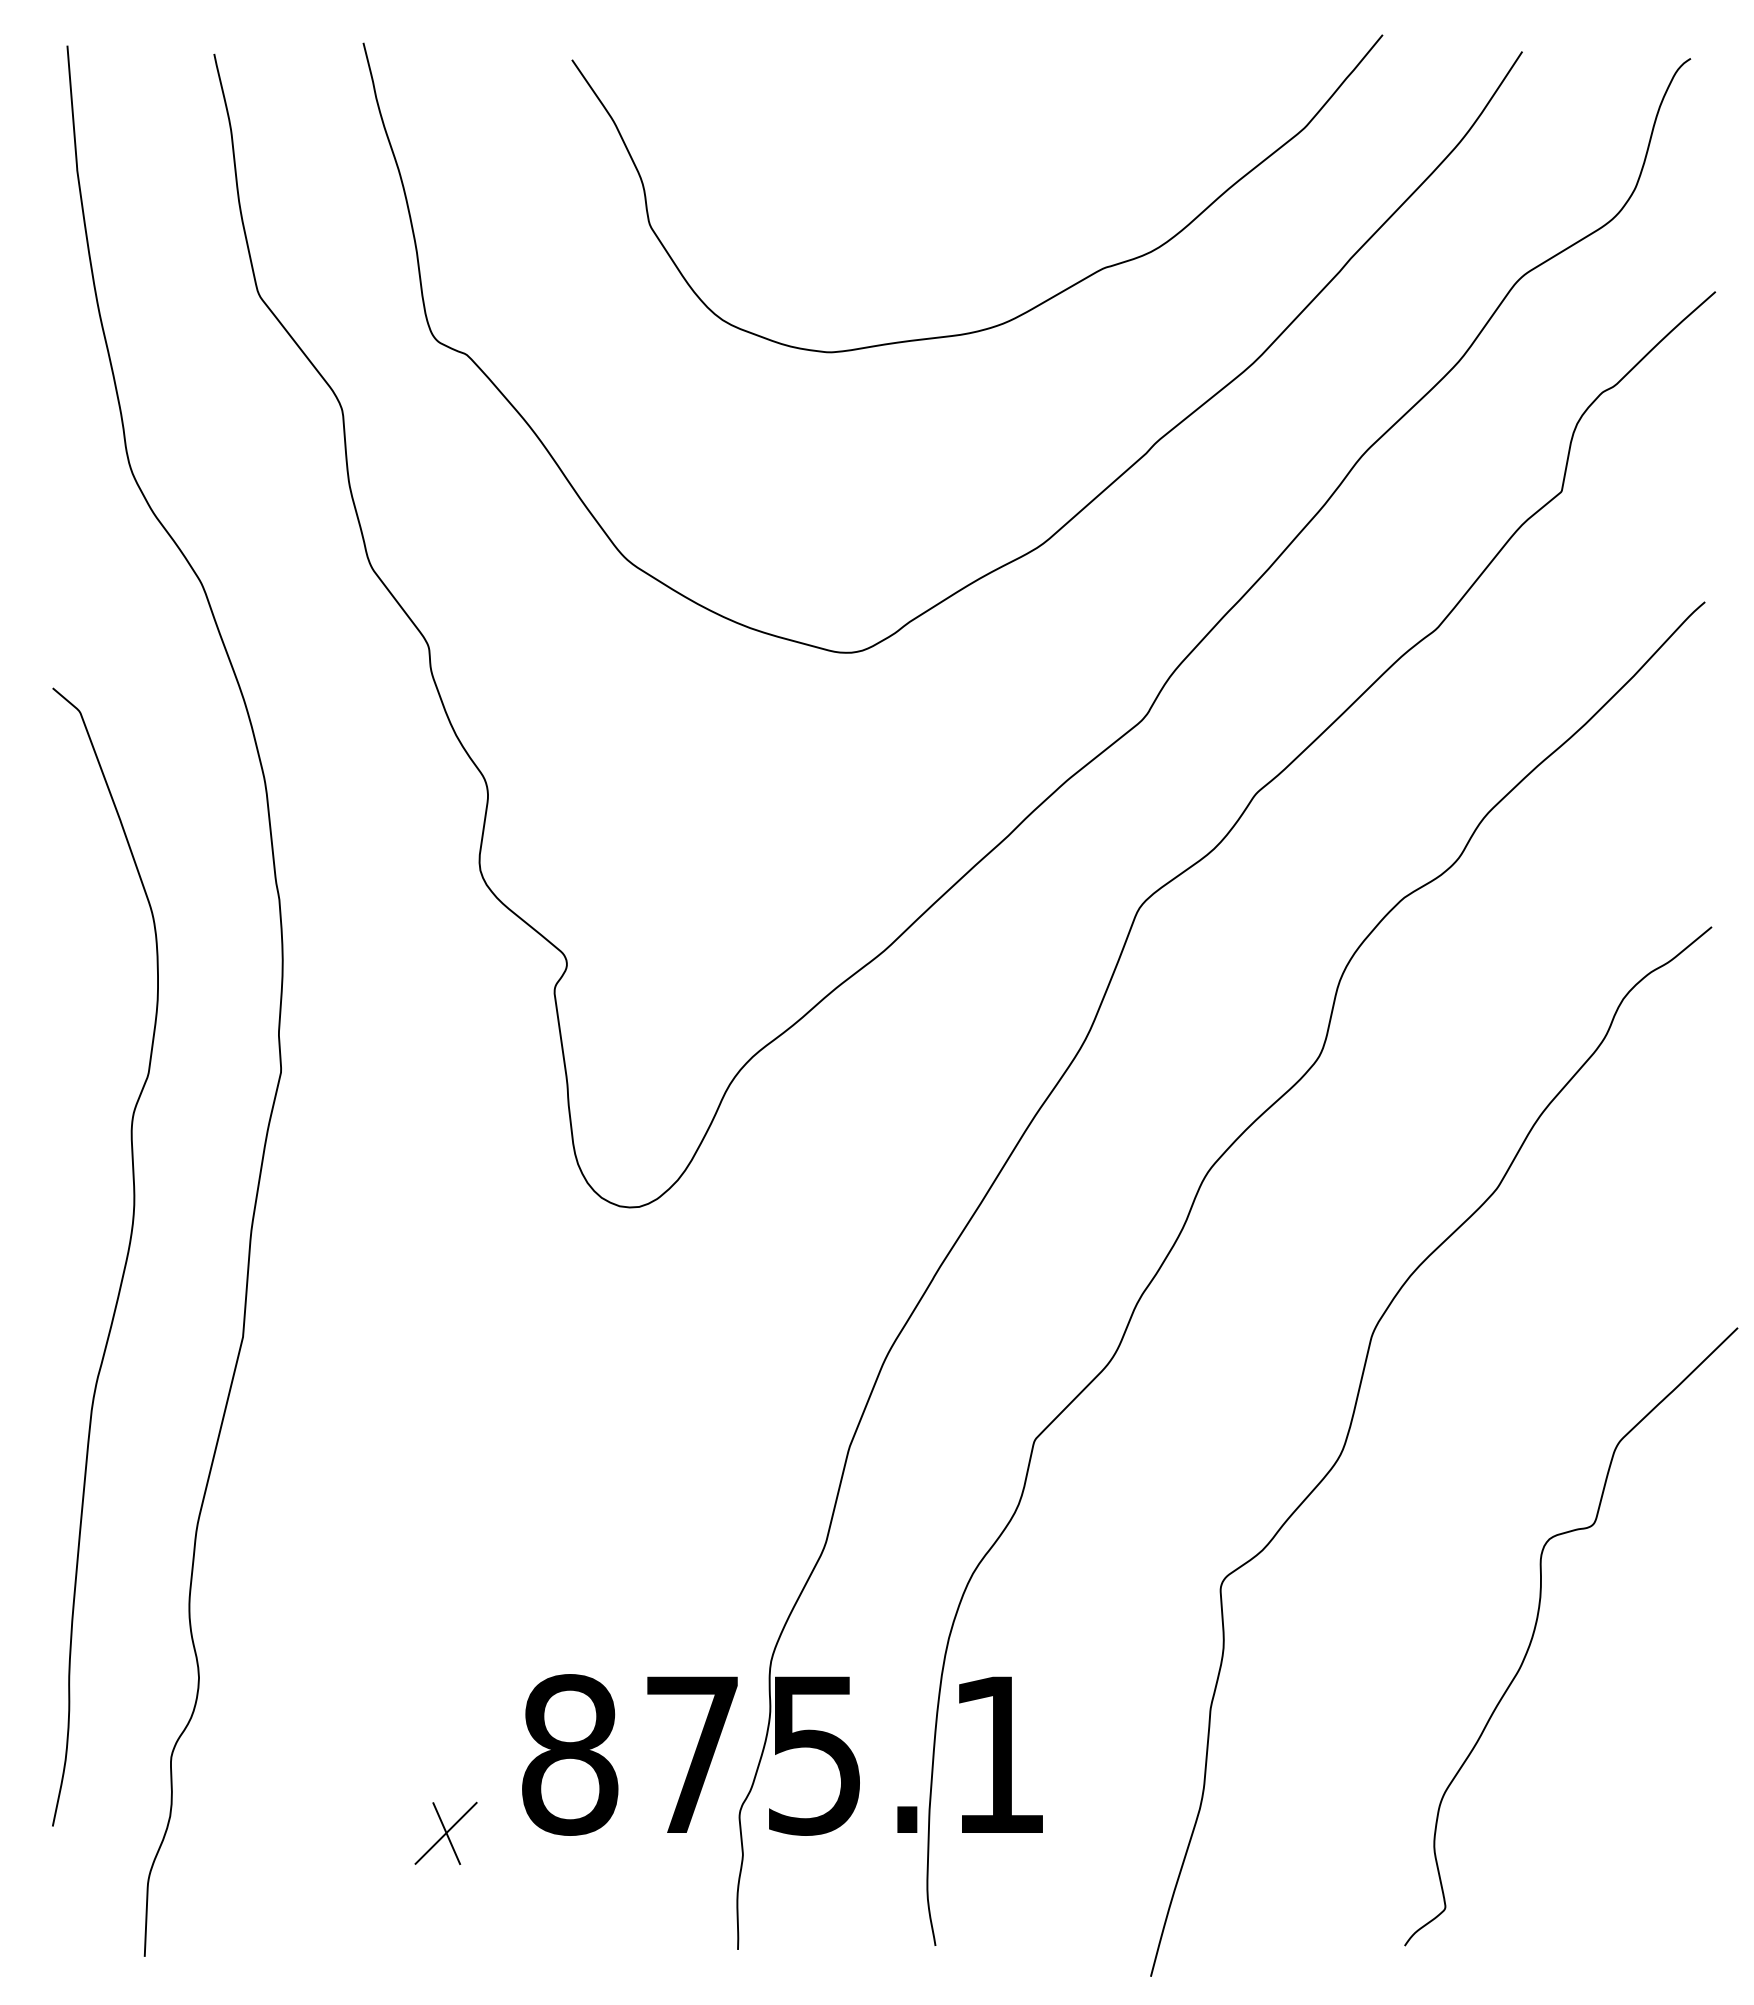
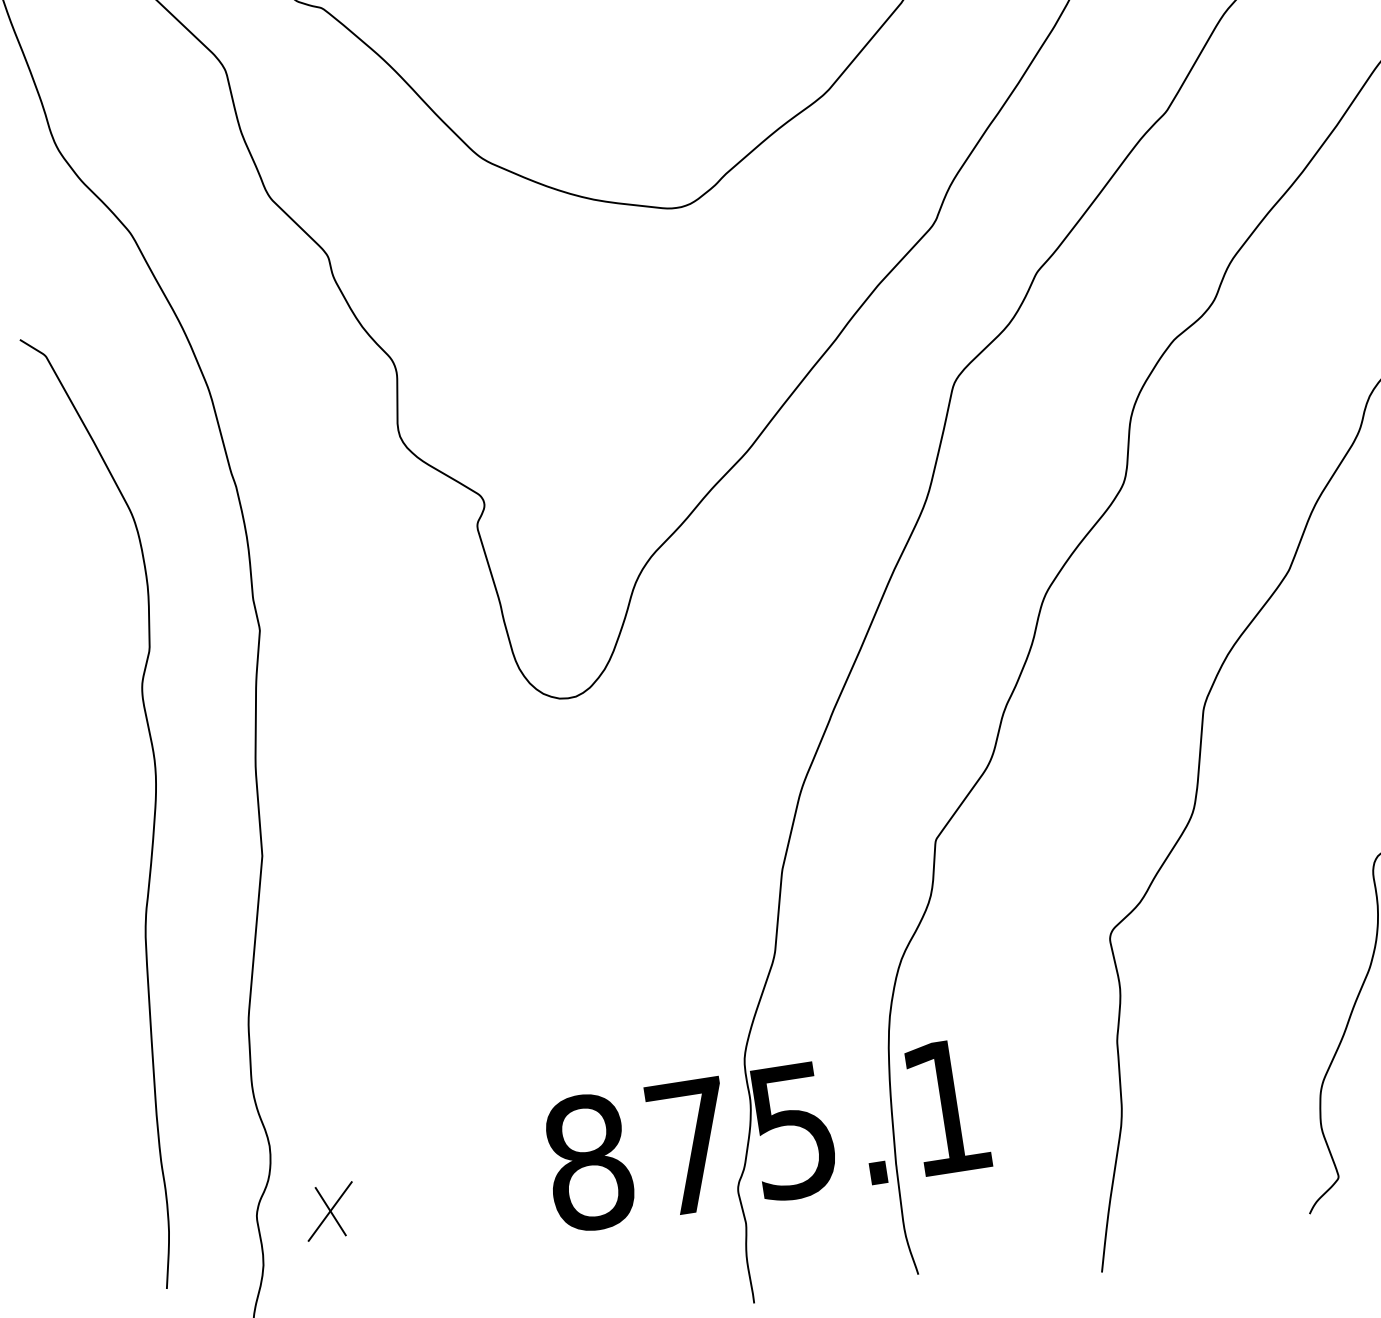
part: (445, 1832) -> (329, 1210), moved

